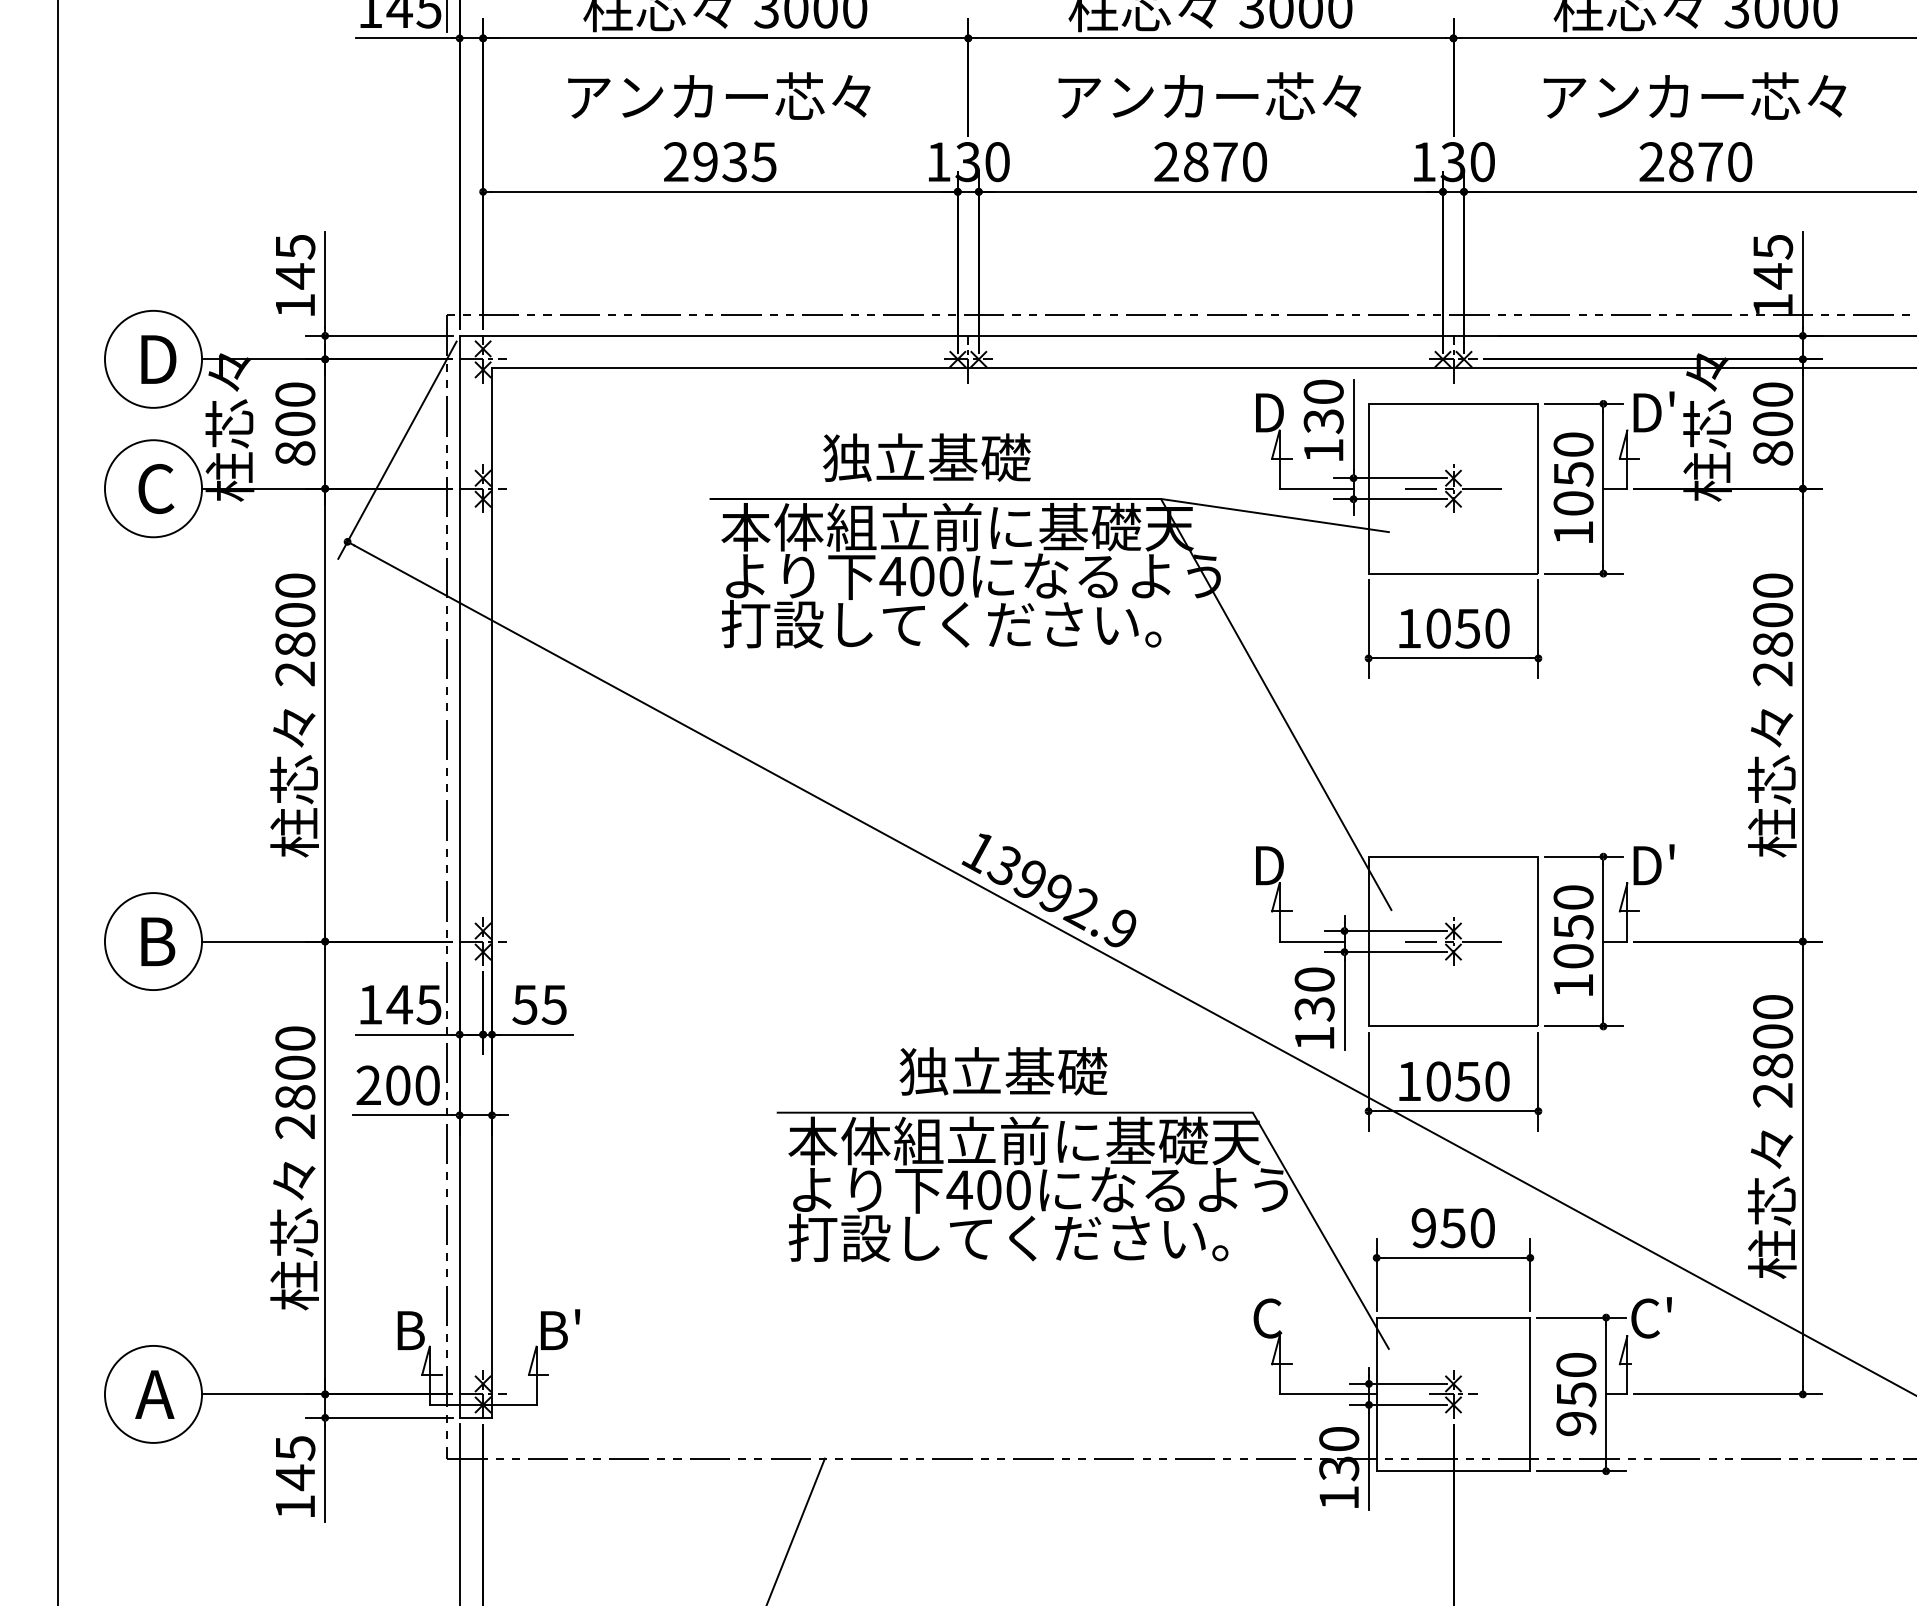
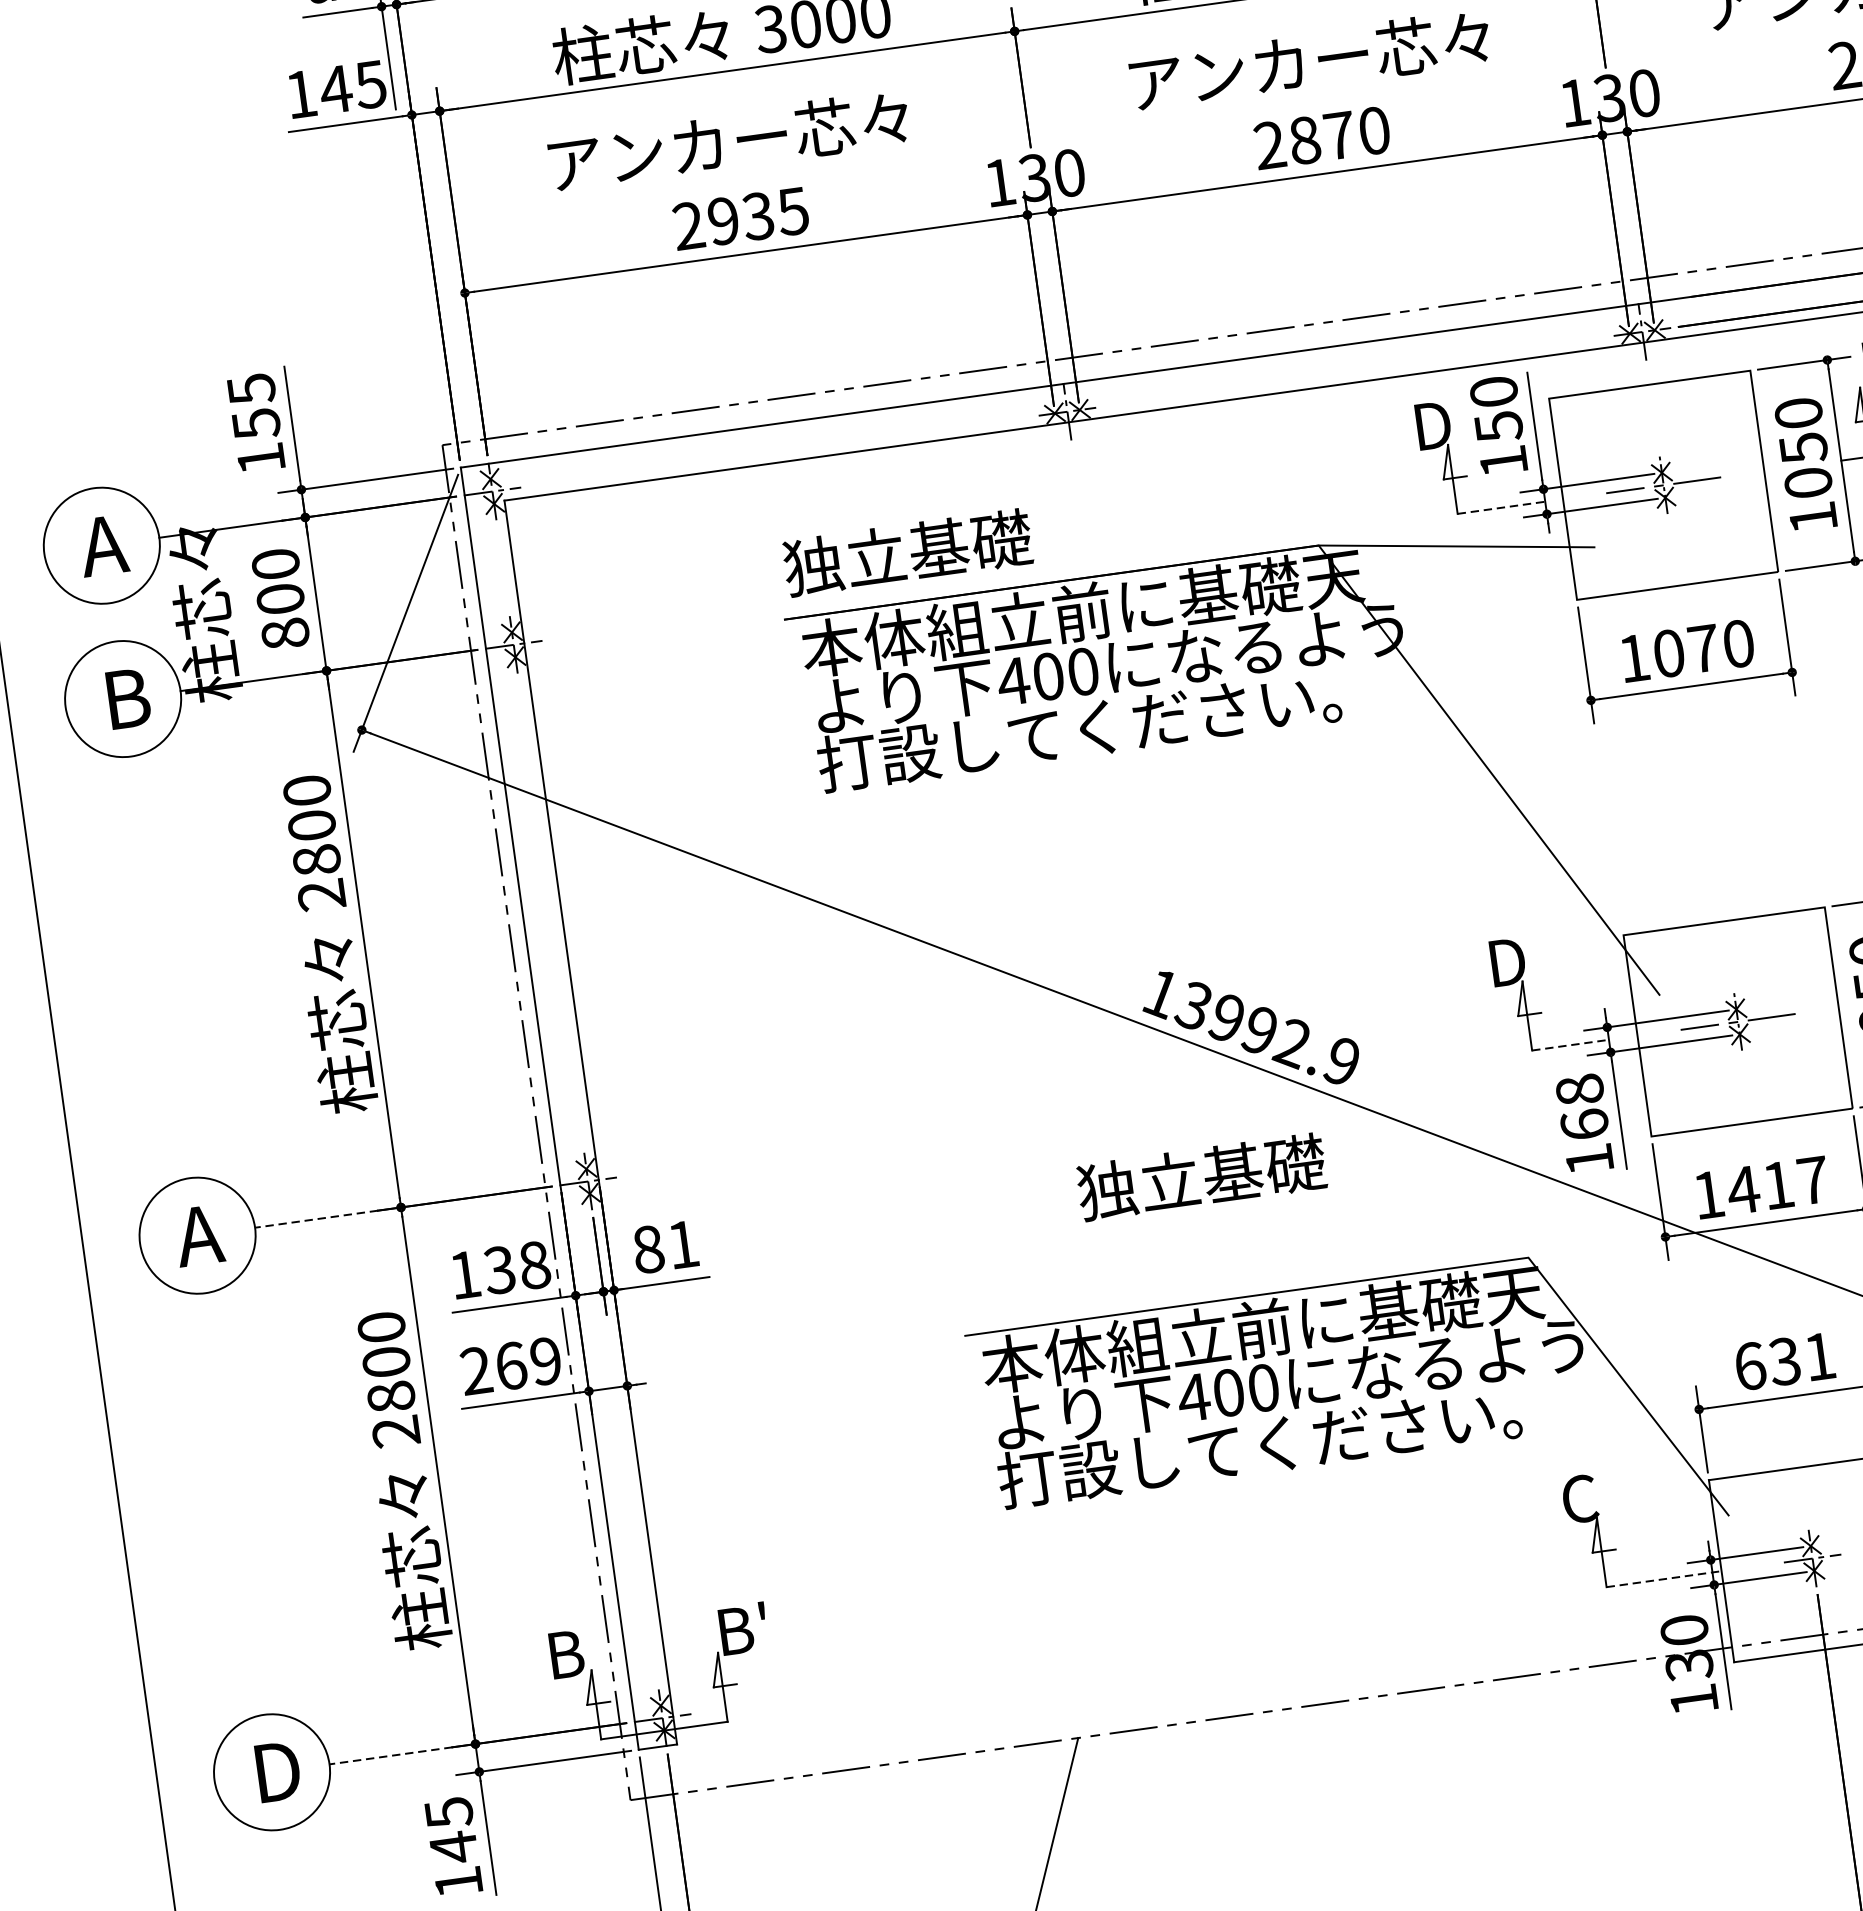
text: (295, 276) -> (256, 424), 145 -> 155
text: (155, 359) -> (104, 545), D -> A
text: (1323, 421) -> (1498, 426), 130 -> 150
text: (926, 457) -> (907, 552), moved
line: (1316, 488) -> (1501, 507), solid -> dashed
text: (156, 489) -> (126, 699), C -> B
text: (1467, 628) -> (1703, 648), 1050 -> 1070
text: (155, 941) -> (199, 1235), B -> A
line: (253, 941) -> (316, 1219), solid -> dashed
line: (1312, 941) -> (1571, 1045), solid -> dashed
text: (1314, 994) -> (1582, 1107), 130 -> 168
text: (413, 1004) -> (516, 1267), 145 -> 138
text: (539, 1004) -> (665, 1246), 55 -> 81
text: (1003, 1071) -> (1201, 1177), moved
text: (1467, 1081) -> (1777, 1185), 1050 -> 1417
text: (412, 1085) -> (528, 1363), 200 -> 269
text: (1452, 1228) -> (1784, 1362), 950 -> 631
text: (155, 1394) -> (274, 1772), A -> D
line: (253, 1394) -> (390, 1755), solid -> dashed
line: (1328, 1394) -> (1664, 1579), solid -> dashed

